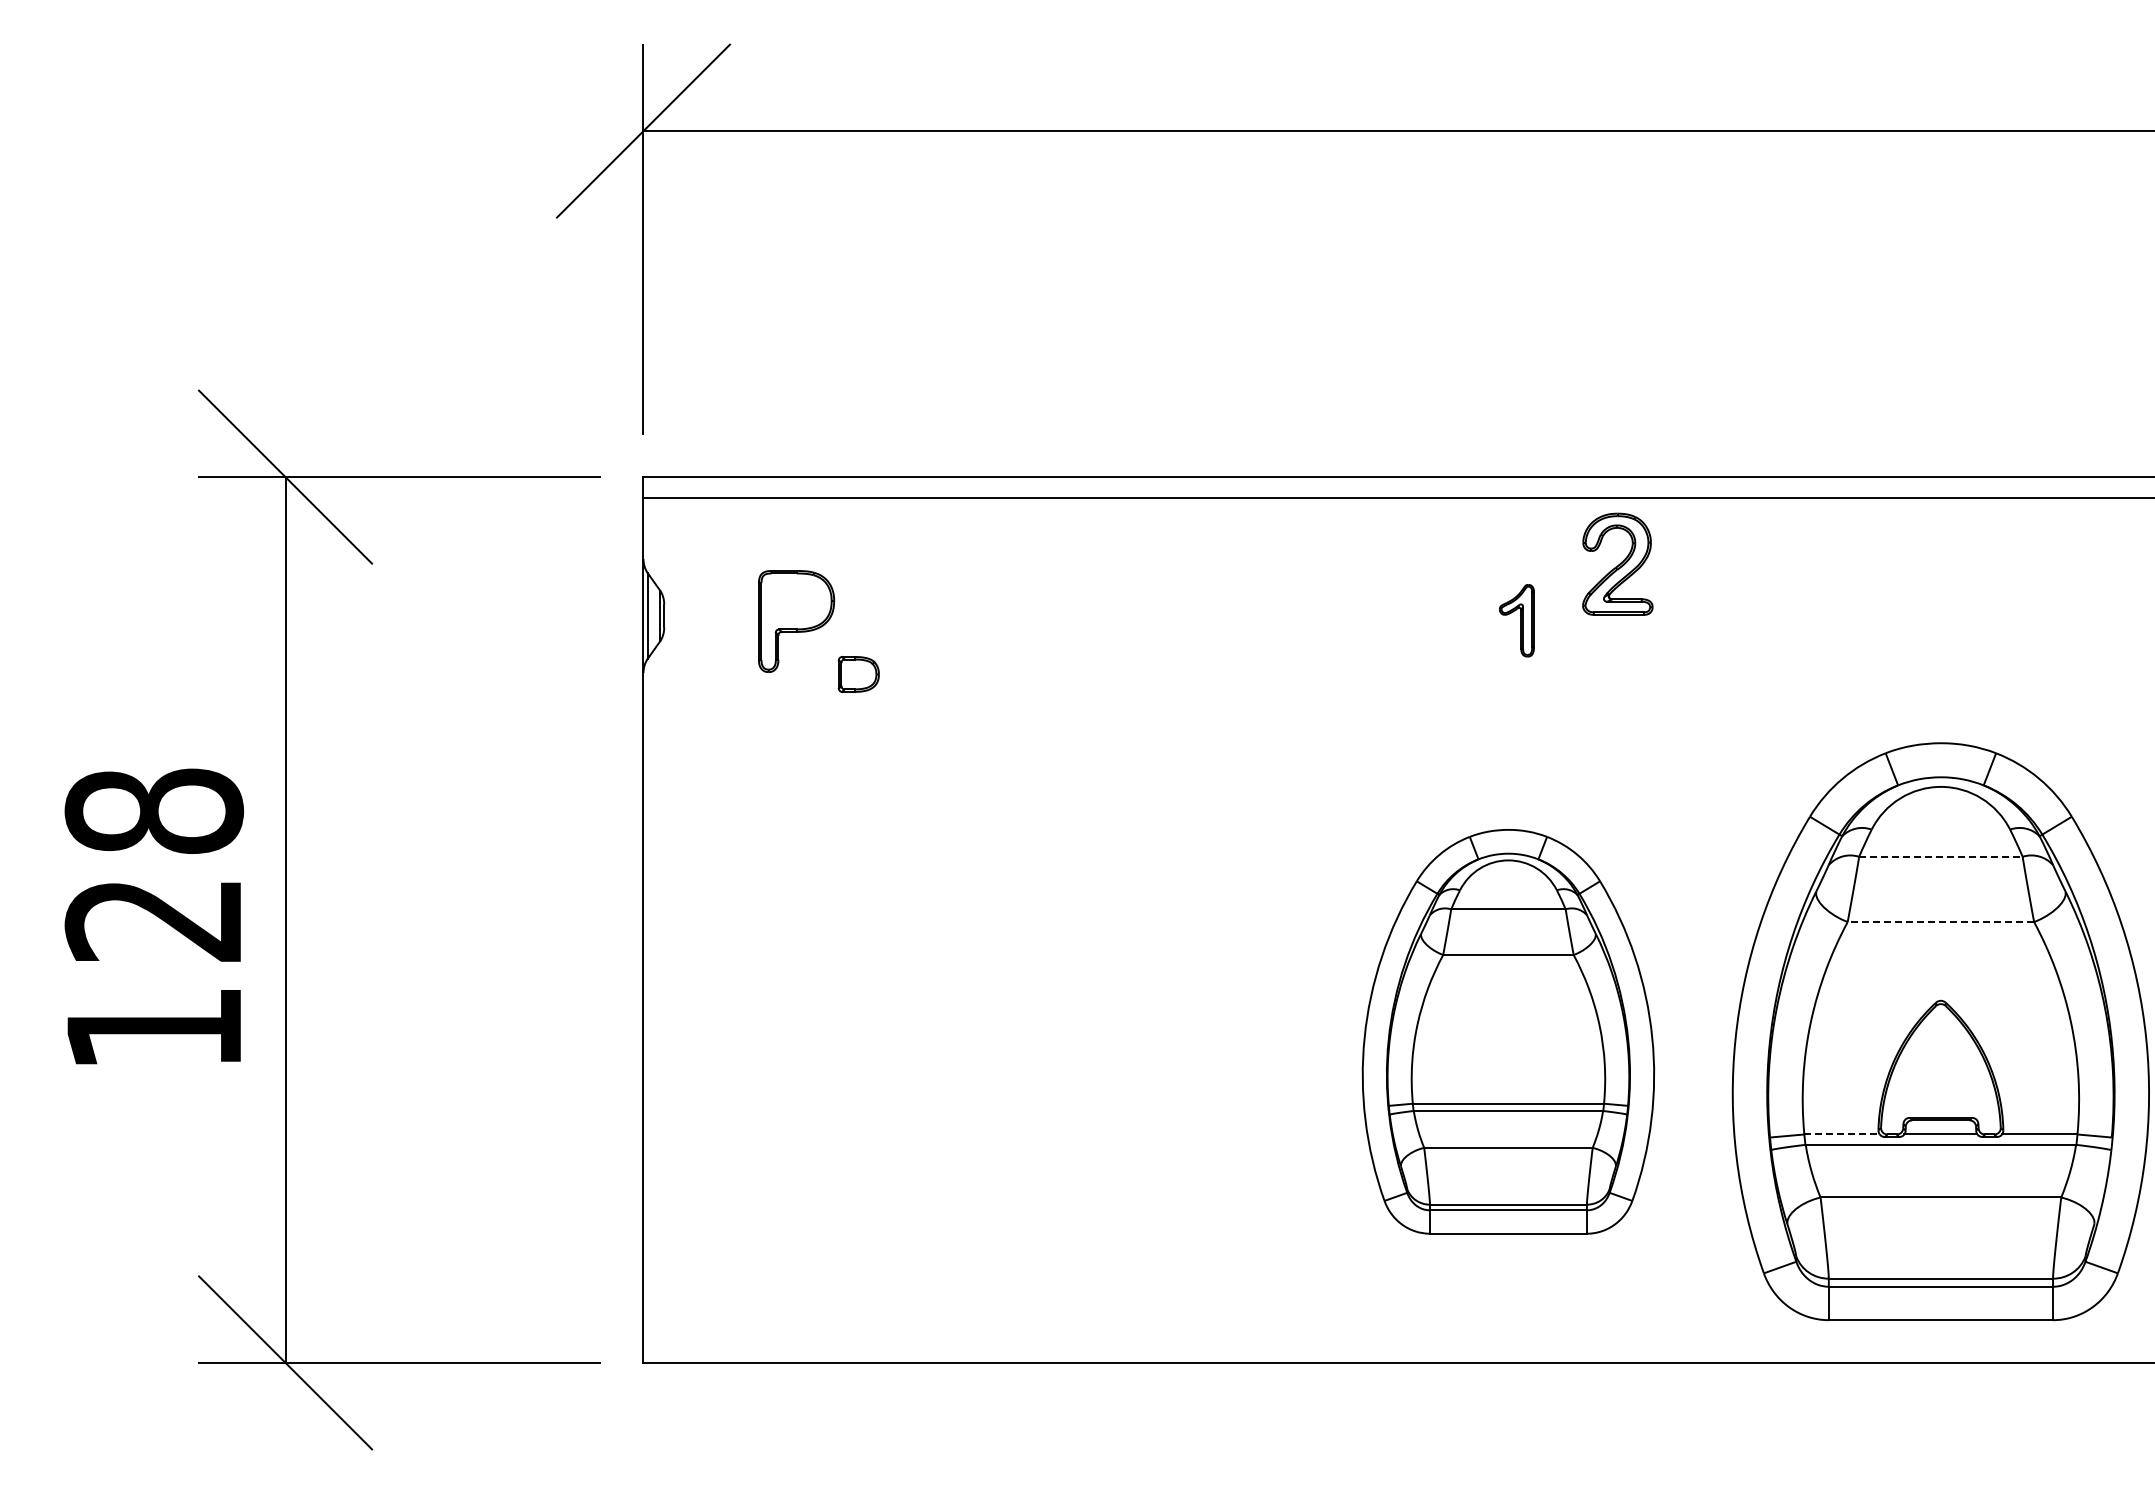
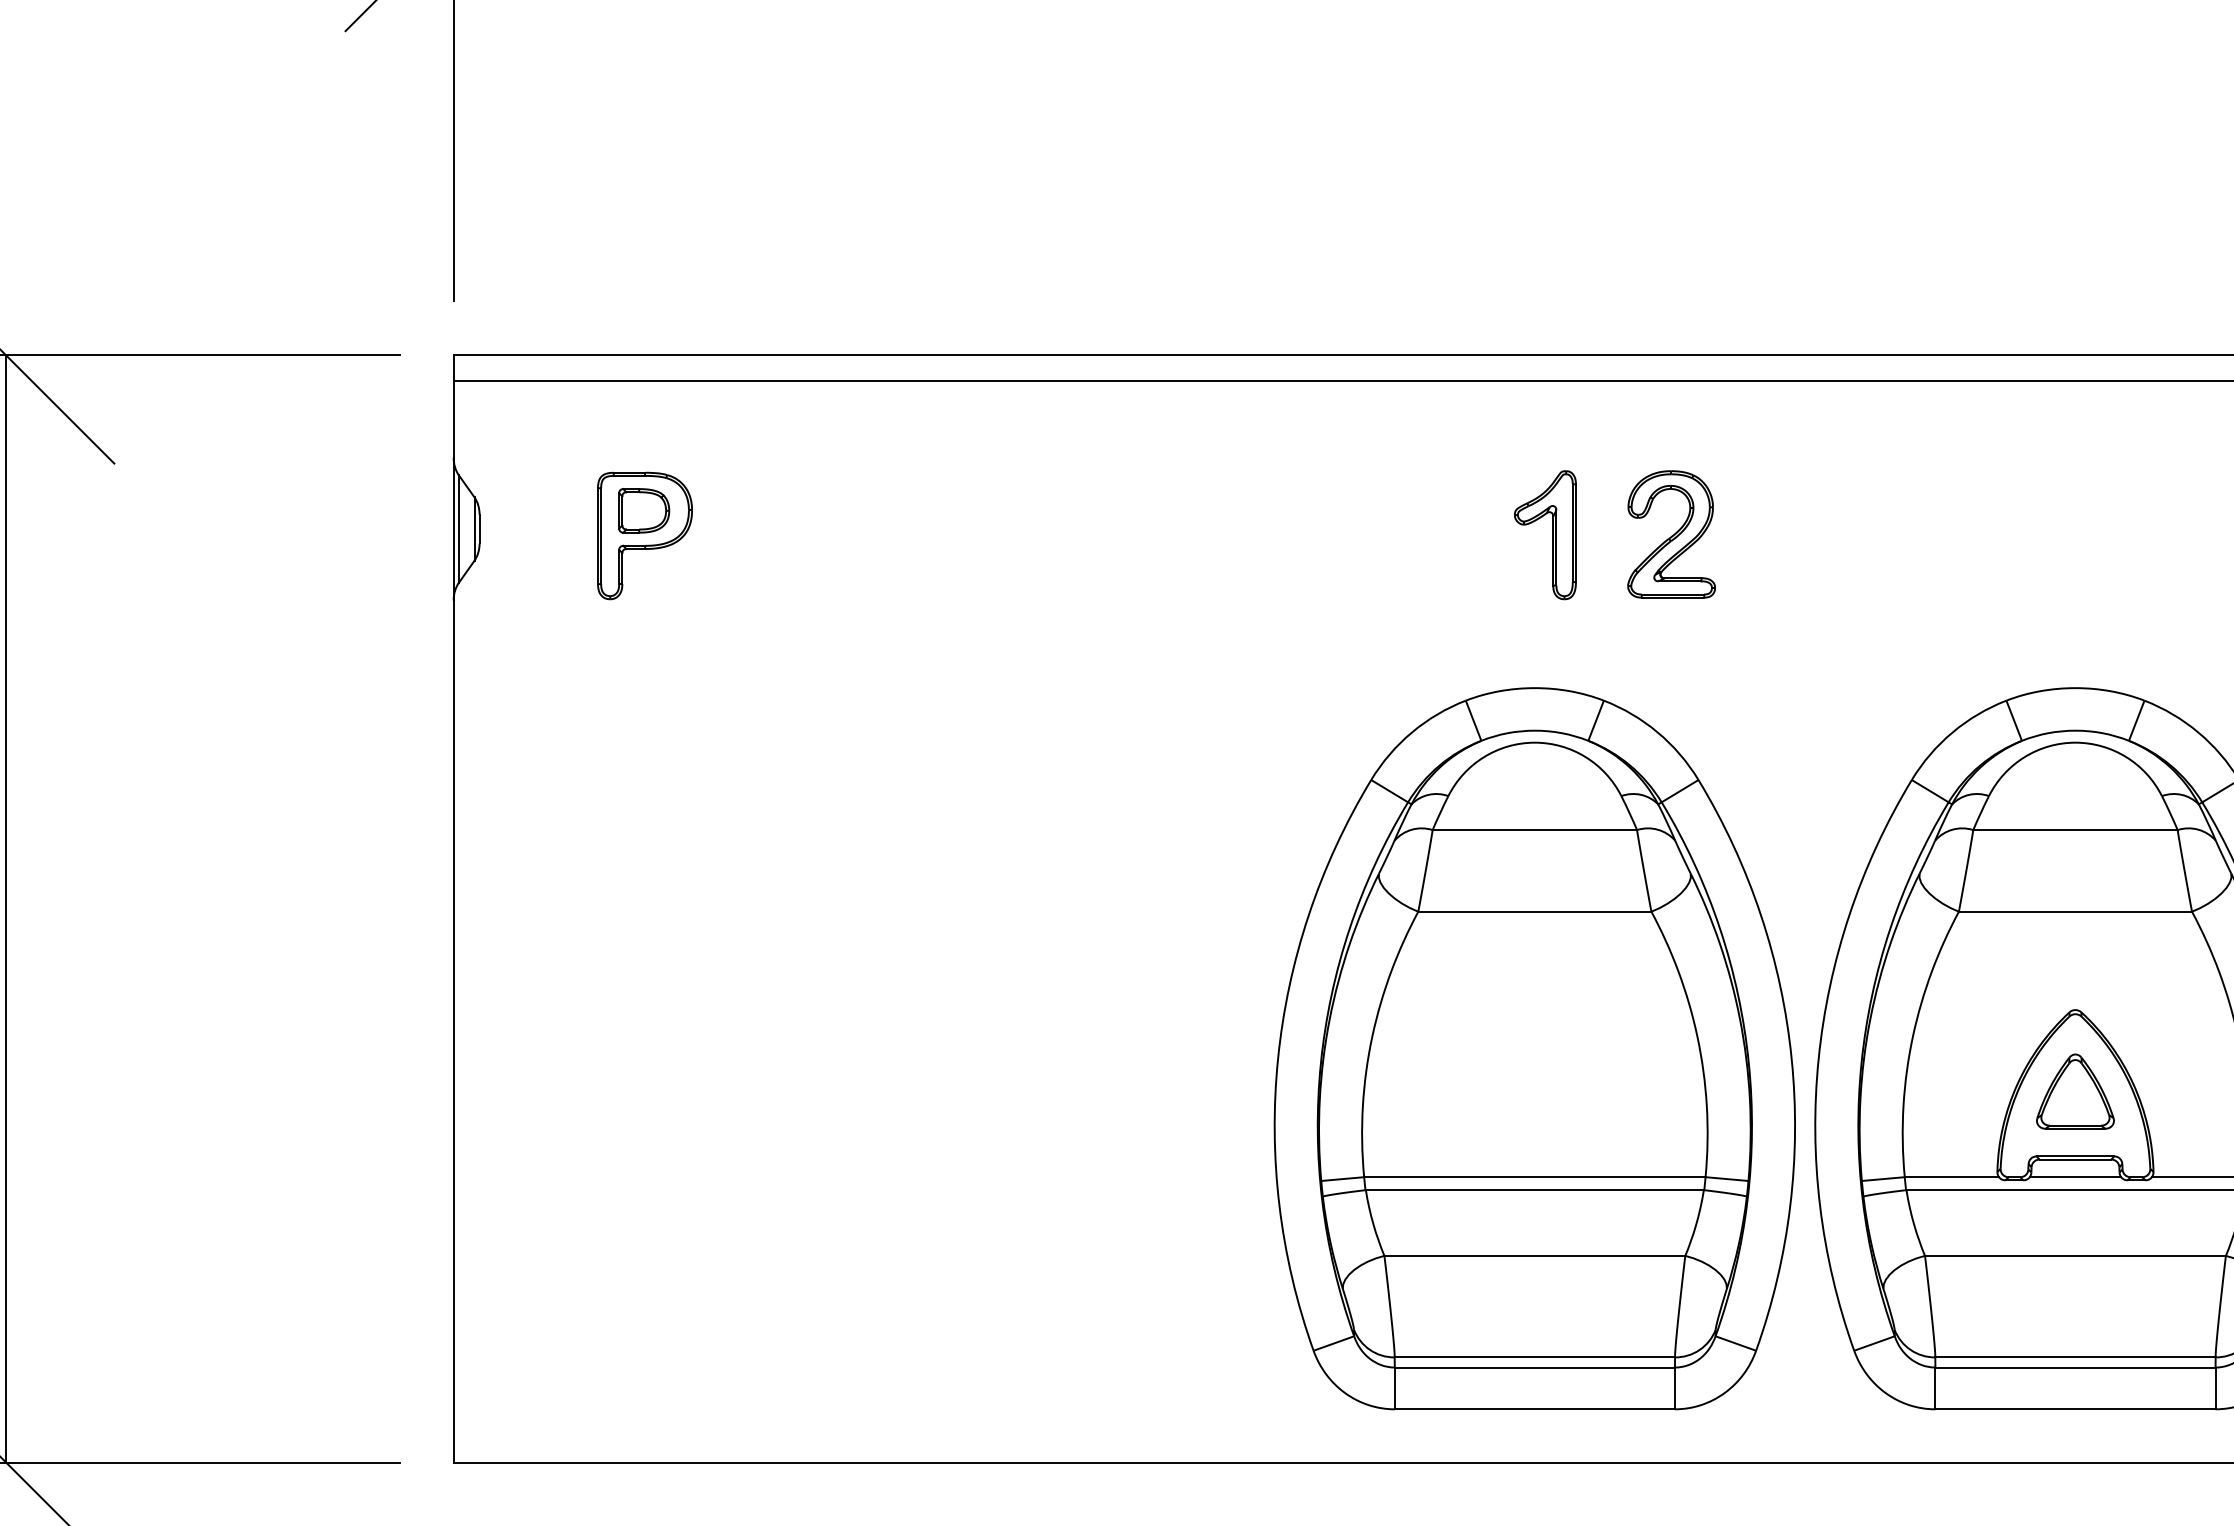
part: (1617, 563) -> (1671, 533), moved
part: (1516, 620) -> (1544, 534), size x1.43
part: (858, 674) -> (643, 510), moved
line: (1940, 856) -> (2074, 829), dashed -> solid
line: (1940, 922) -> (2074, 912), dashed -> solid
part: (1508, 1031) -> (1534, 1048), size x1.43
part: (1940, 1065) -> (2074, 1090), added
line: (1842, 1134) -> (1952, 1177), dashed -> solid

